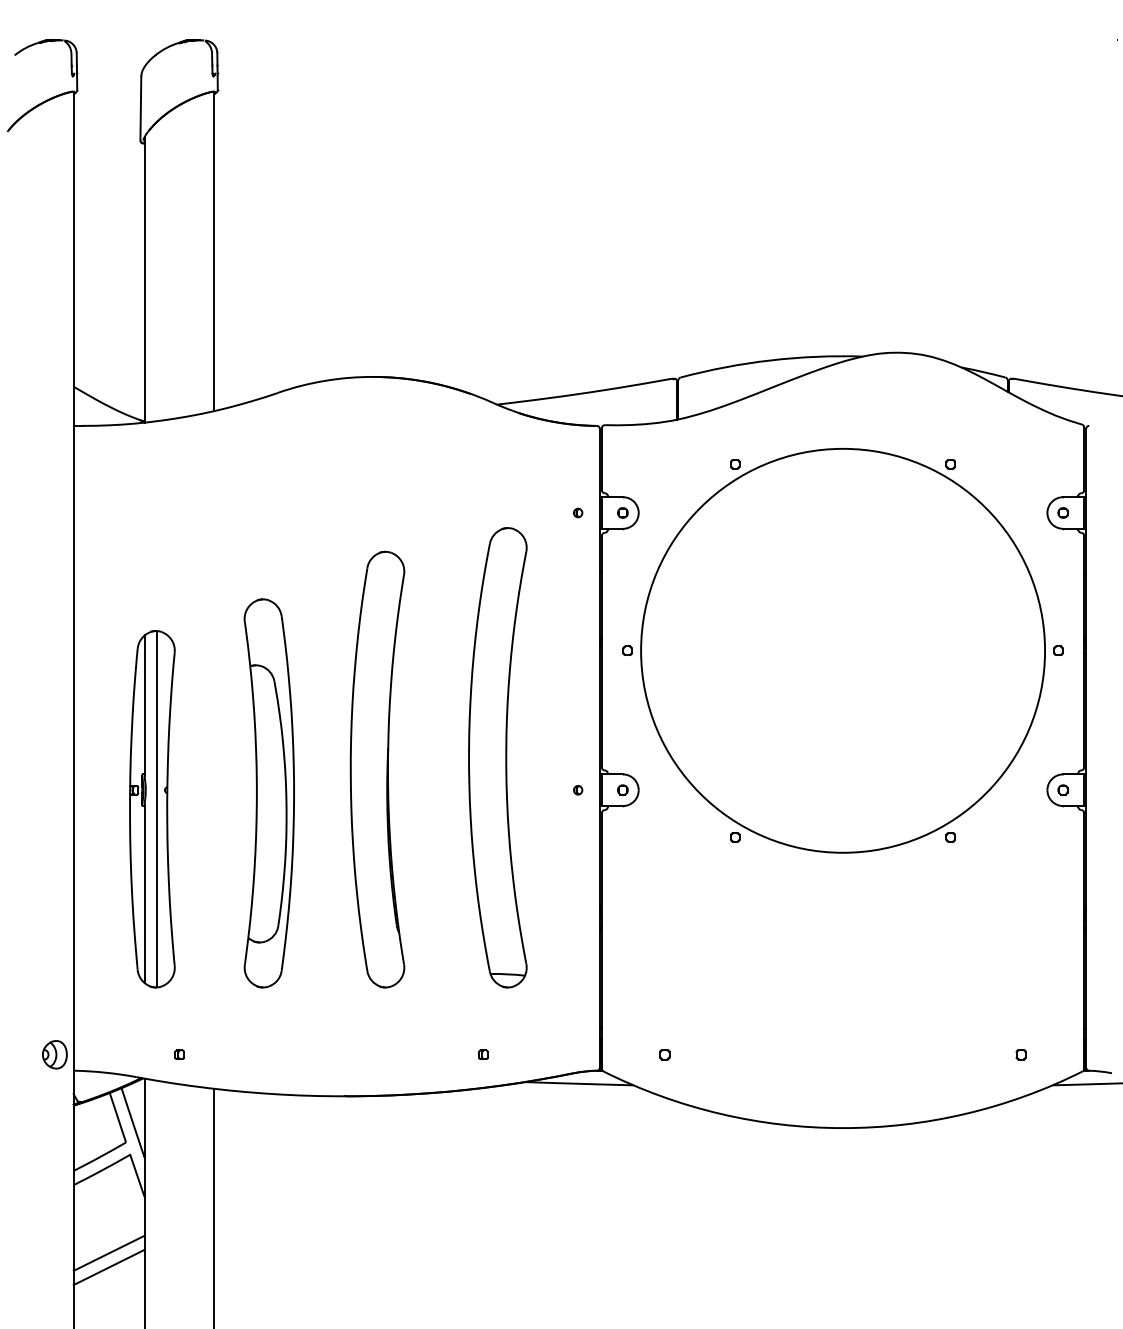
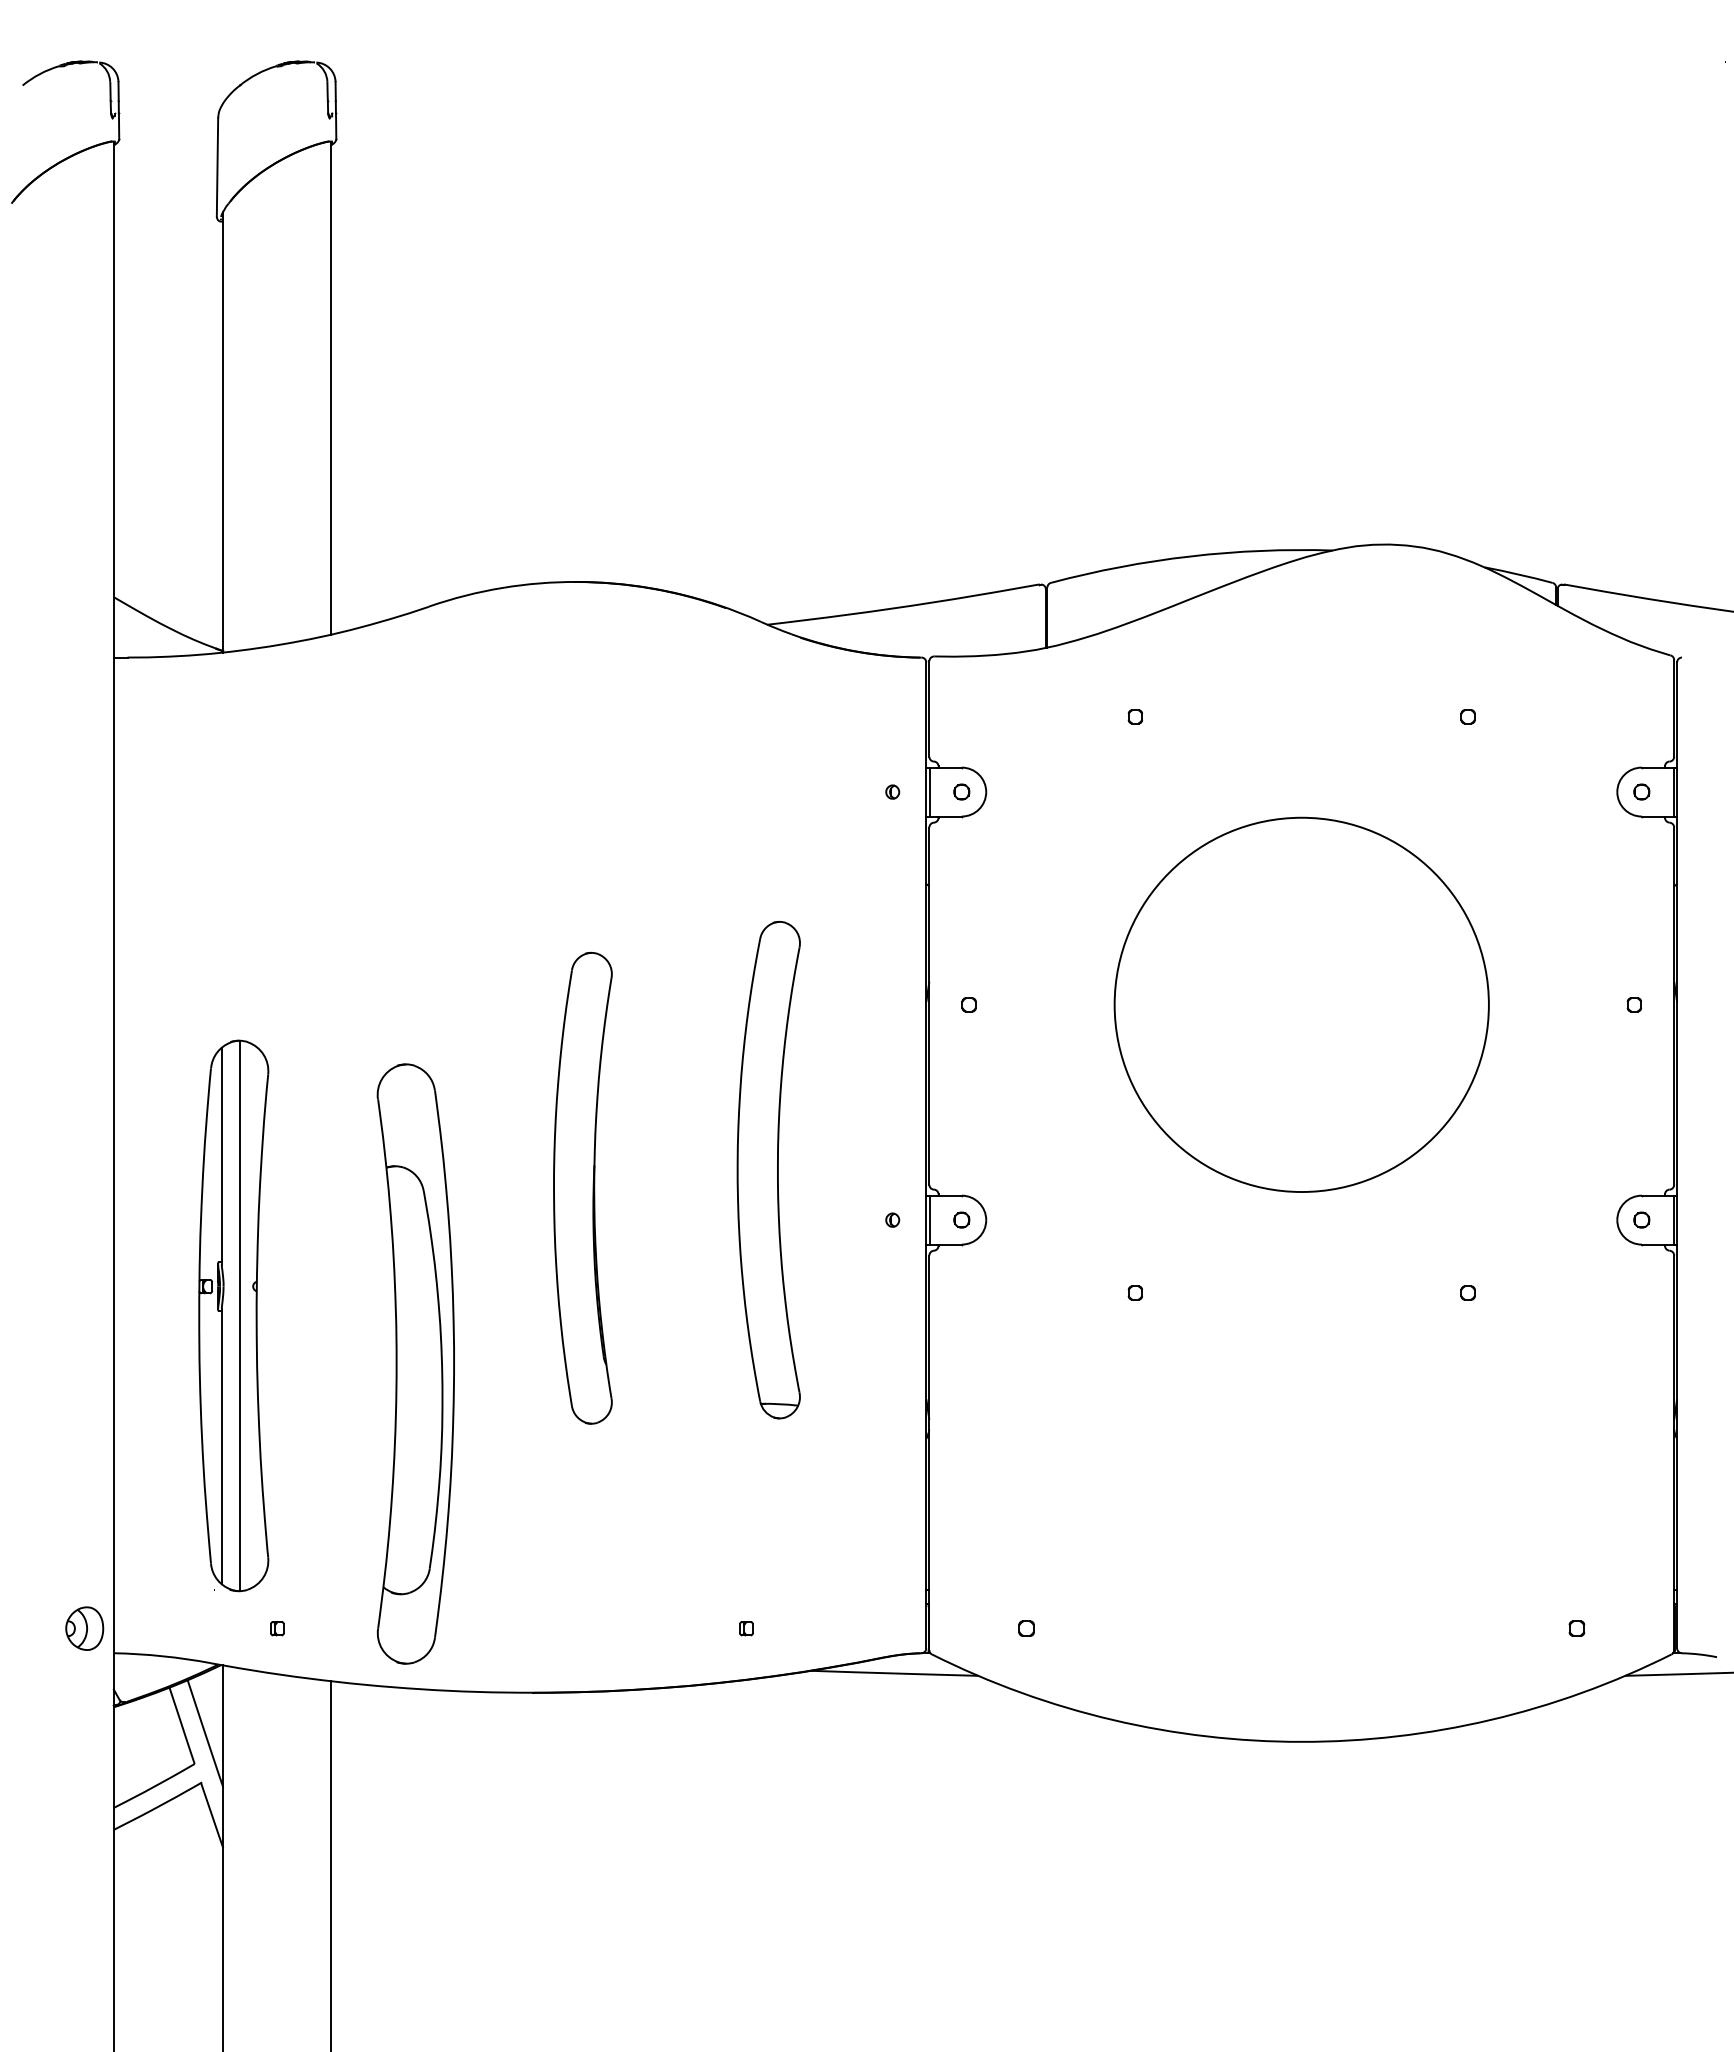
circle: (843, 650) -> (1302, 1004), size x0.6
part: (497, 757) -> (768, 1169), size x0.7
part: (377, 769) -> (582, 1188), size x0.7
part: (268, 793) -> (414, 1364), moved
part: (152, 809) -> (233, 1316), moved
line: (108, 1252) -> (167, 1933), removed
line: (108, 1267) -> (167, 1957), removed

